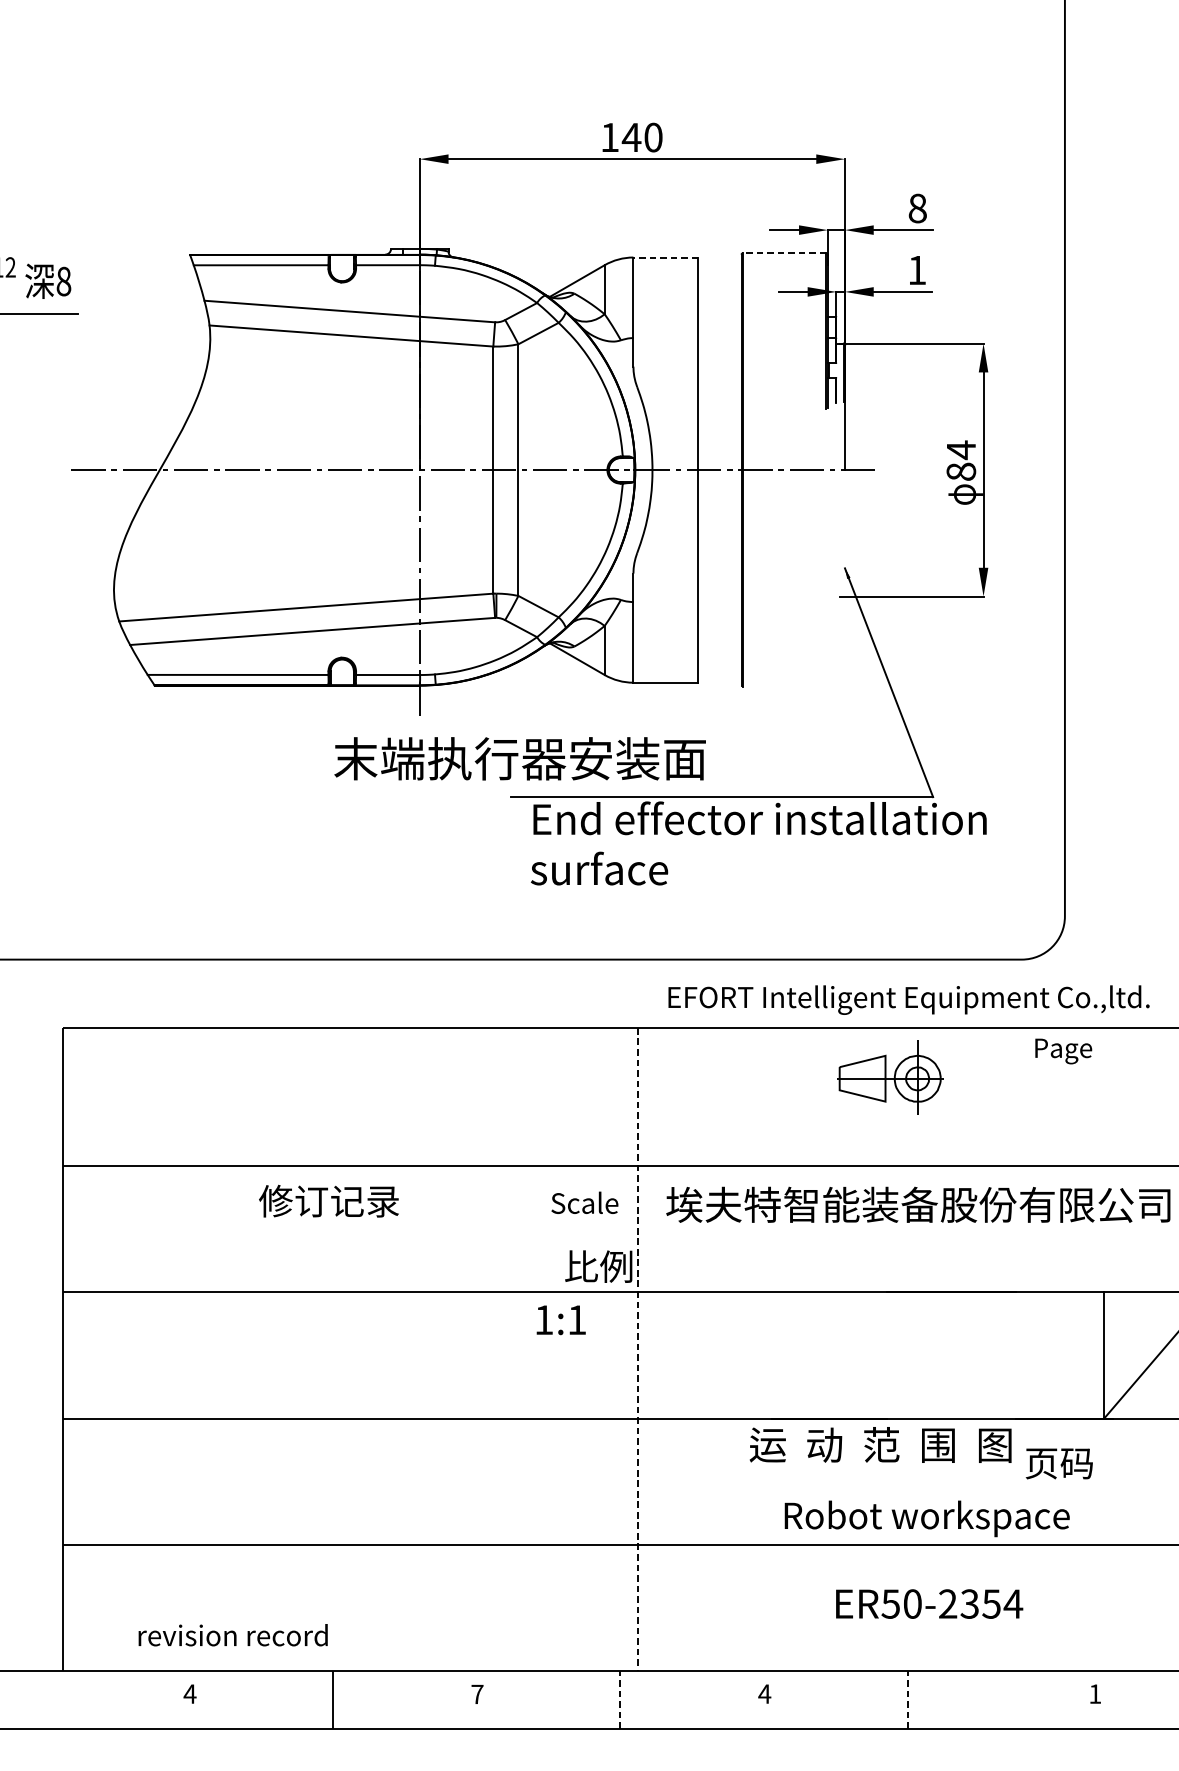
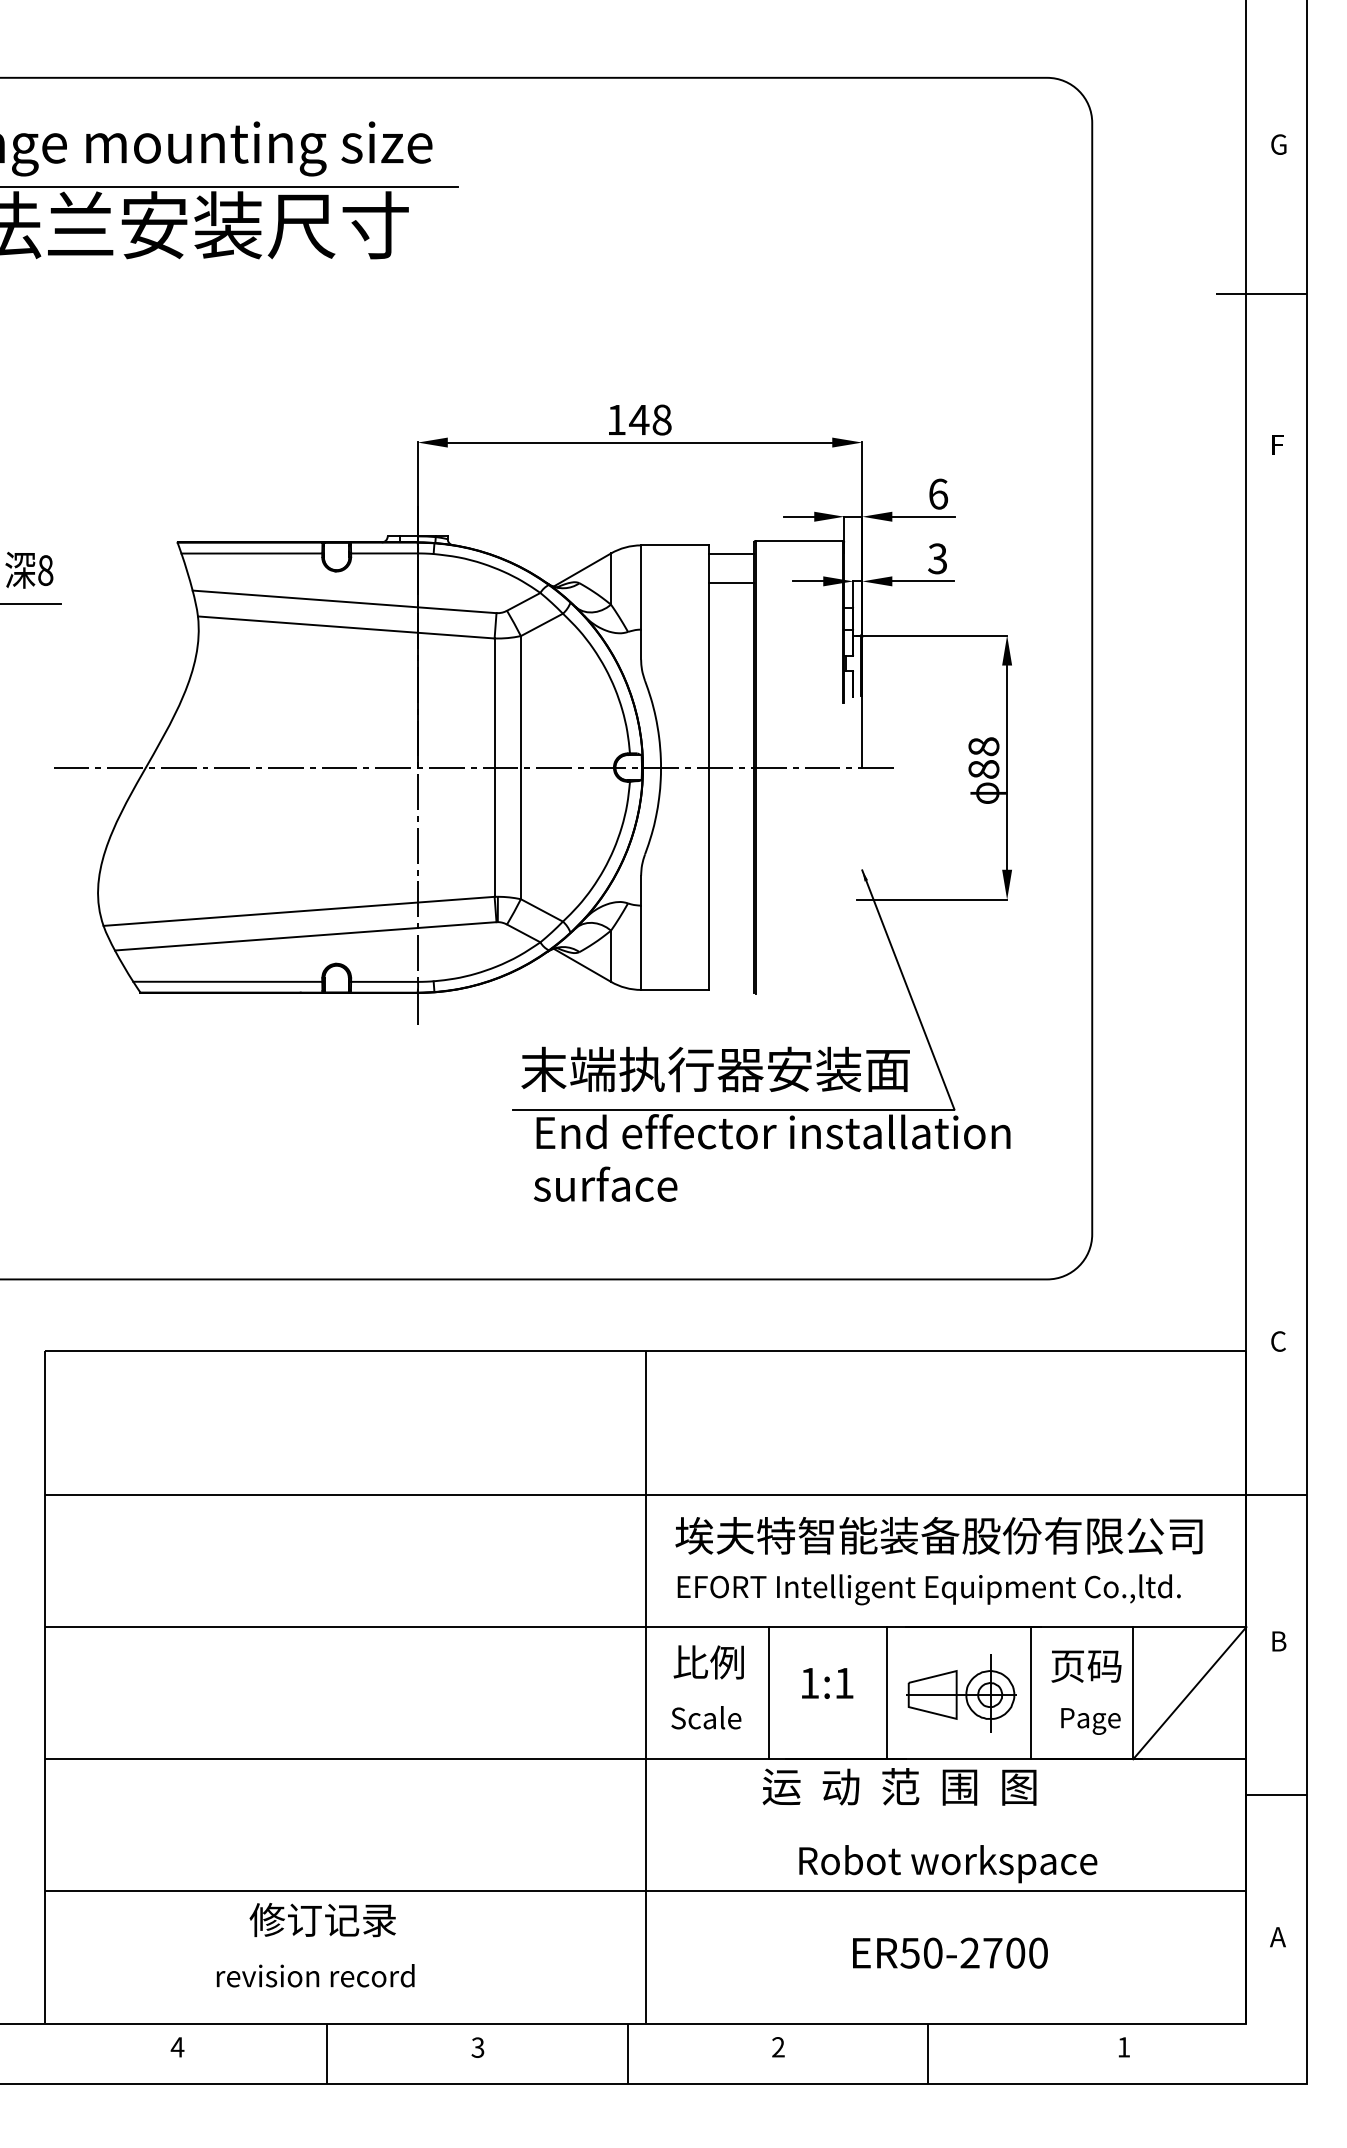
text: (652, 137) -> (661, 419), 140 -> 148
text: (917, 207) -> (938, 493), 8 -> 6
line: (784, 252) -> (799, 540), dashed -> solid
line: (665, 257) -> (674, 545), dashed -> solid
line: (719, 266) -> (731, 554), added
text: (916, 270) -> (937, 558), 1 -> 3
line: (719, 293) -> (731, 582), added
text: (960, 449) -> (983, 746), 84 -> 88
text: (519, 758) -> (715, 1069), moved
text: (908, 999) -> (928, 1589), moved
text: (1063, 1051) -> (1090, 1721), moved
part: (890, 1077) -> (961, 1693), moved
text: (328, 1201) -> (322, 1920), moved
text: (585, 1202) -> (706, 1717), moved
text: (598, 1266) -> (708, 1662), moved
text: (561, 1320) -> (827, 1683), moved
line: (637, 1349) -> (645, 1687), dashed -> solid
line: (755, 1355) -> (768, 1693), added
line: (868, 1355) -> (886, 1693), added
line: (1006, 1355) -> (1031, 1693), added
text: (1059, 1463) -> (1086, 1666), moved
text: (991, 1603) -> (1015, 1952), ER50-2354 -> ER50-2700
text: (233, 1634) -> (315, 1975), moved
text: (476, 1694) -> (477, 2047), 7 -> 3
text: (764, 1694) -> (778, 2047), 4 -> 2
line: (620, 1700) -> (627, 2053), dashed -> solid
line: (908, 1700) -> (928, 2053), dashed -> solid

